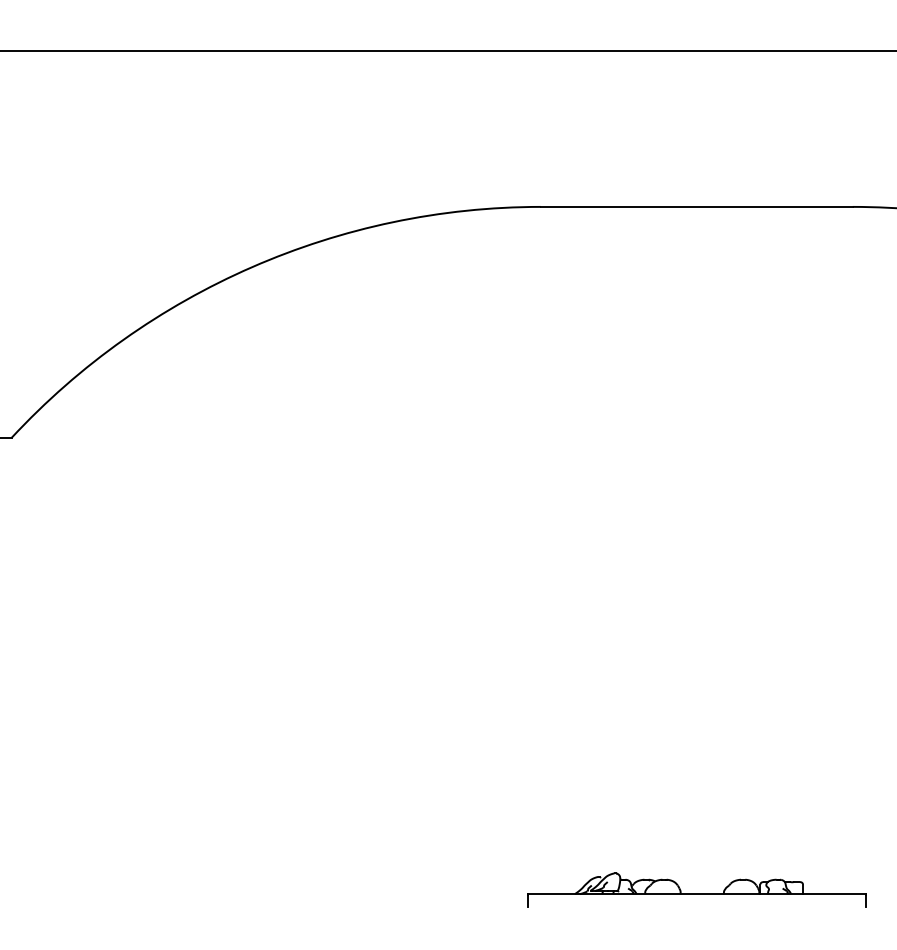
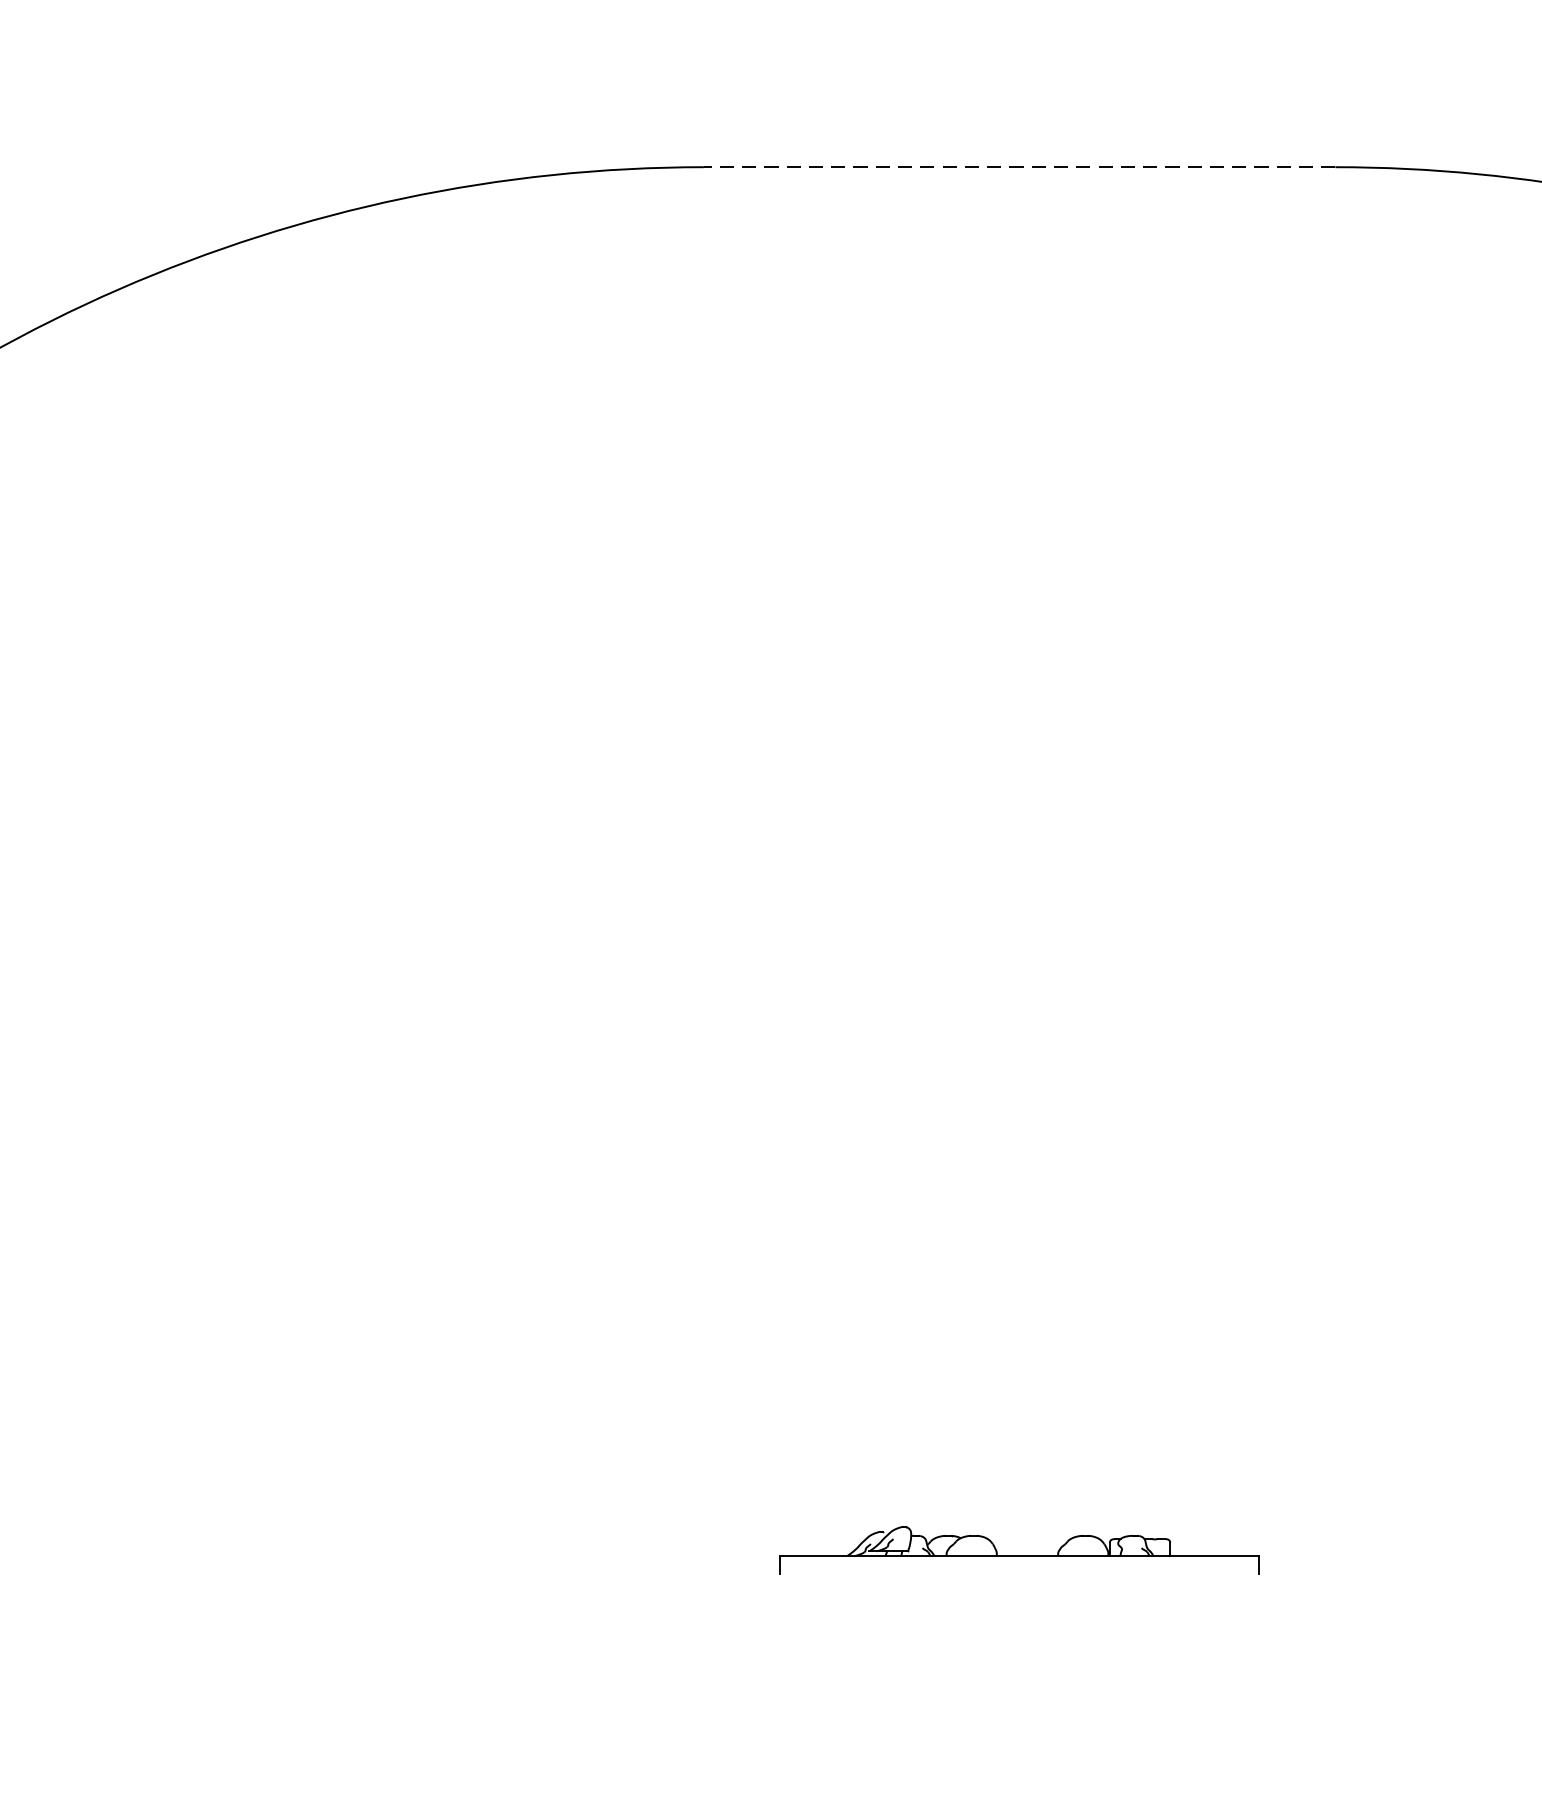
line: (696, 206) -> (1018, 166), solid -> dashed
part: (696, 889) -> (1018, 1549), size x0.7

